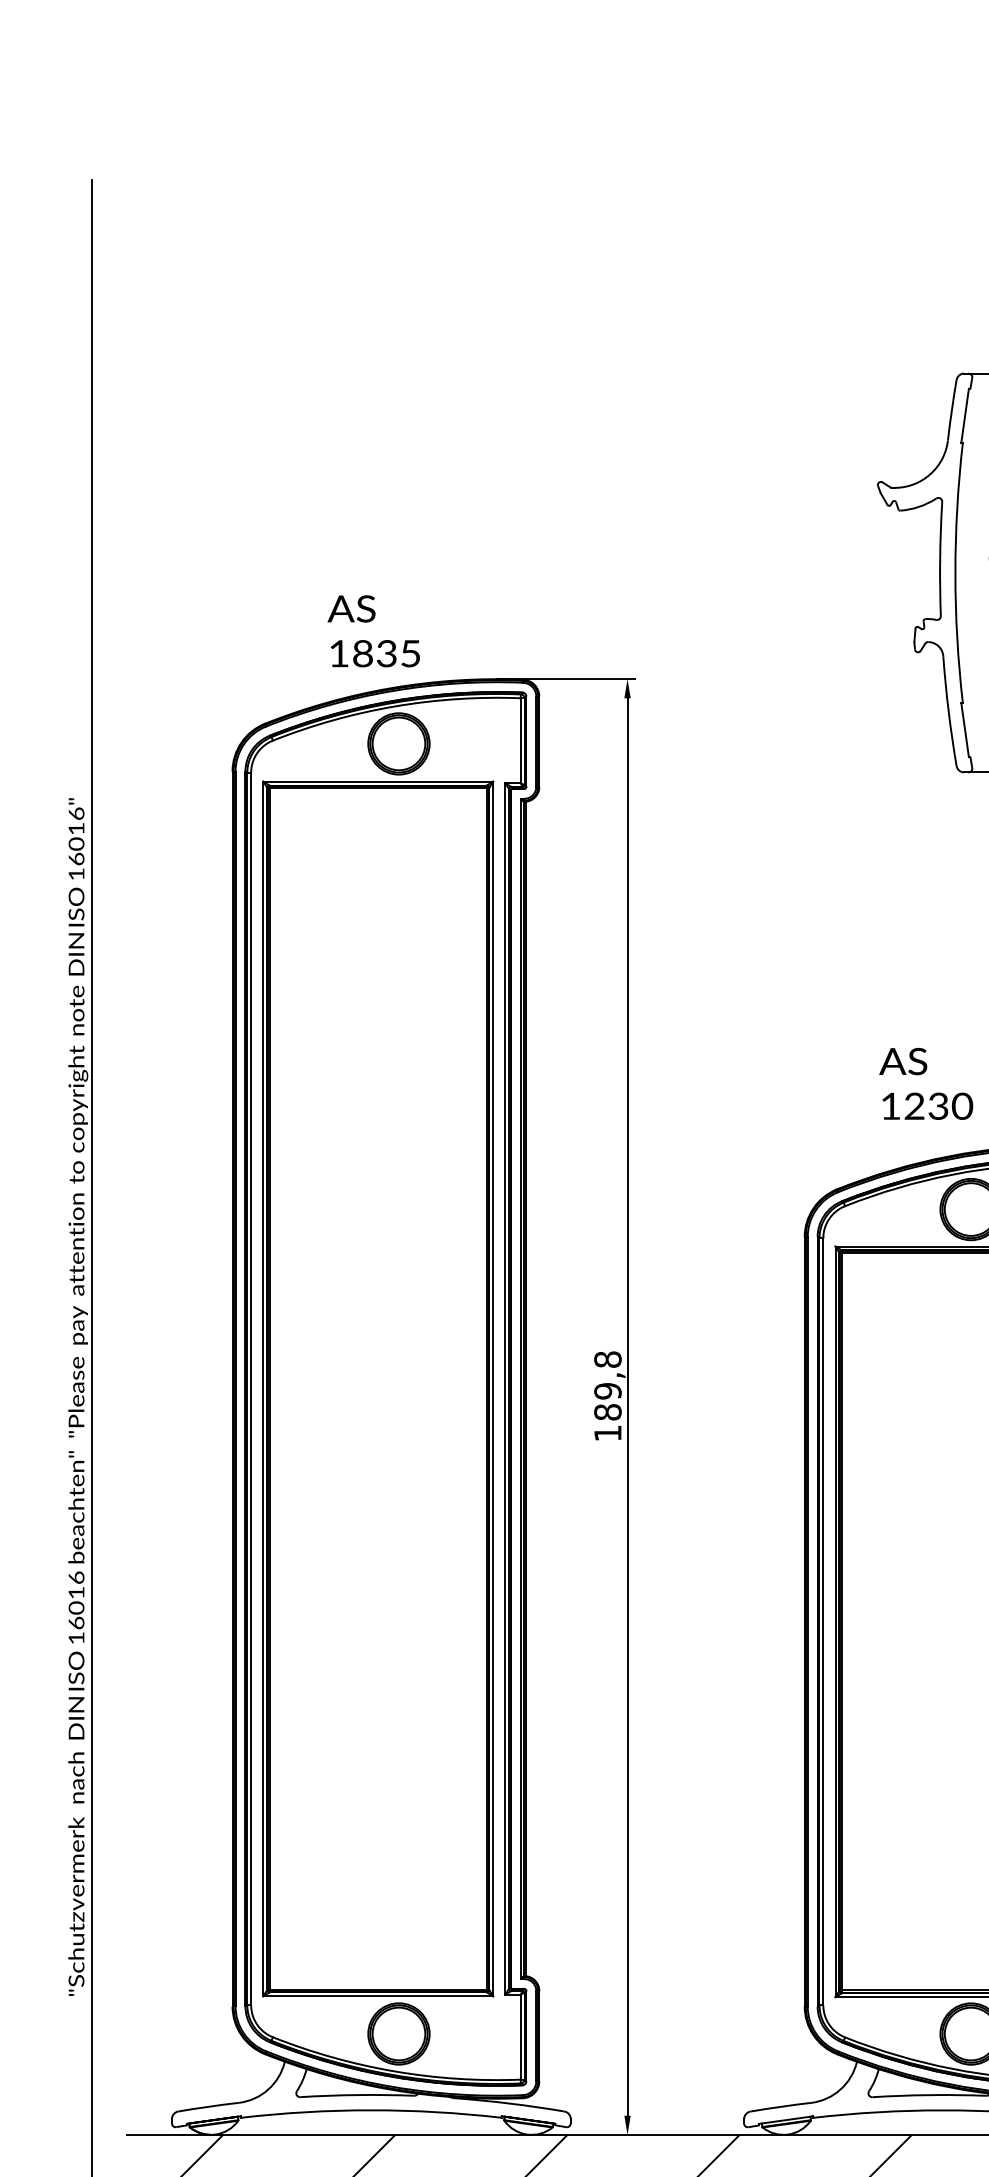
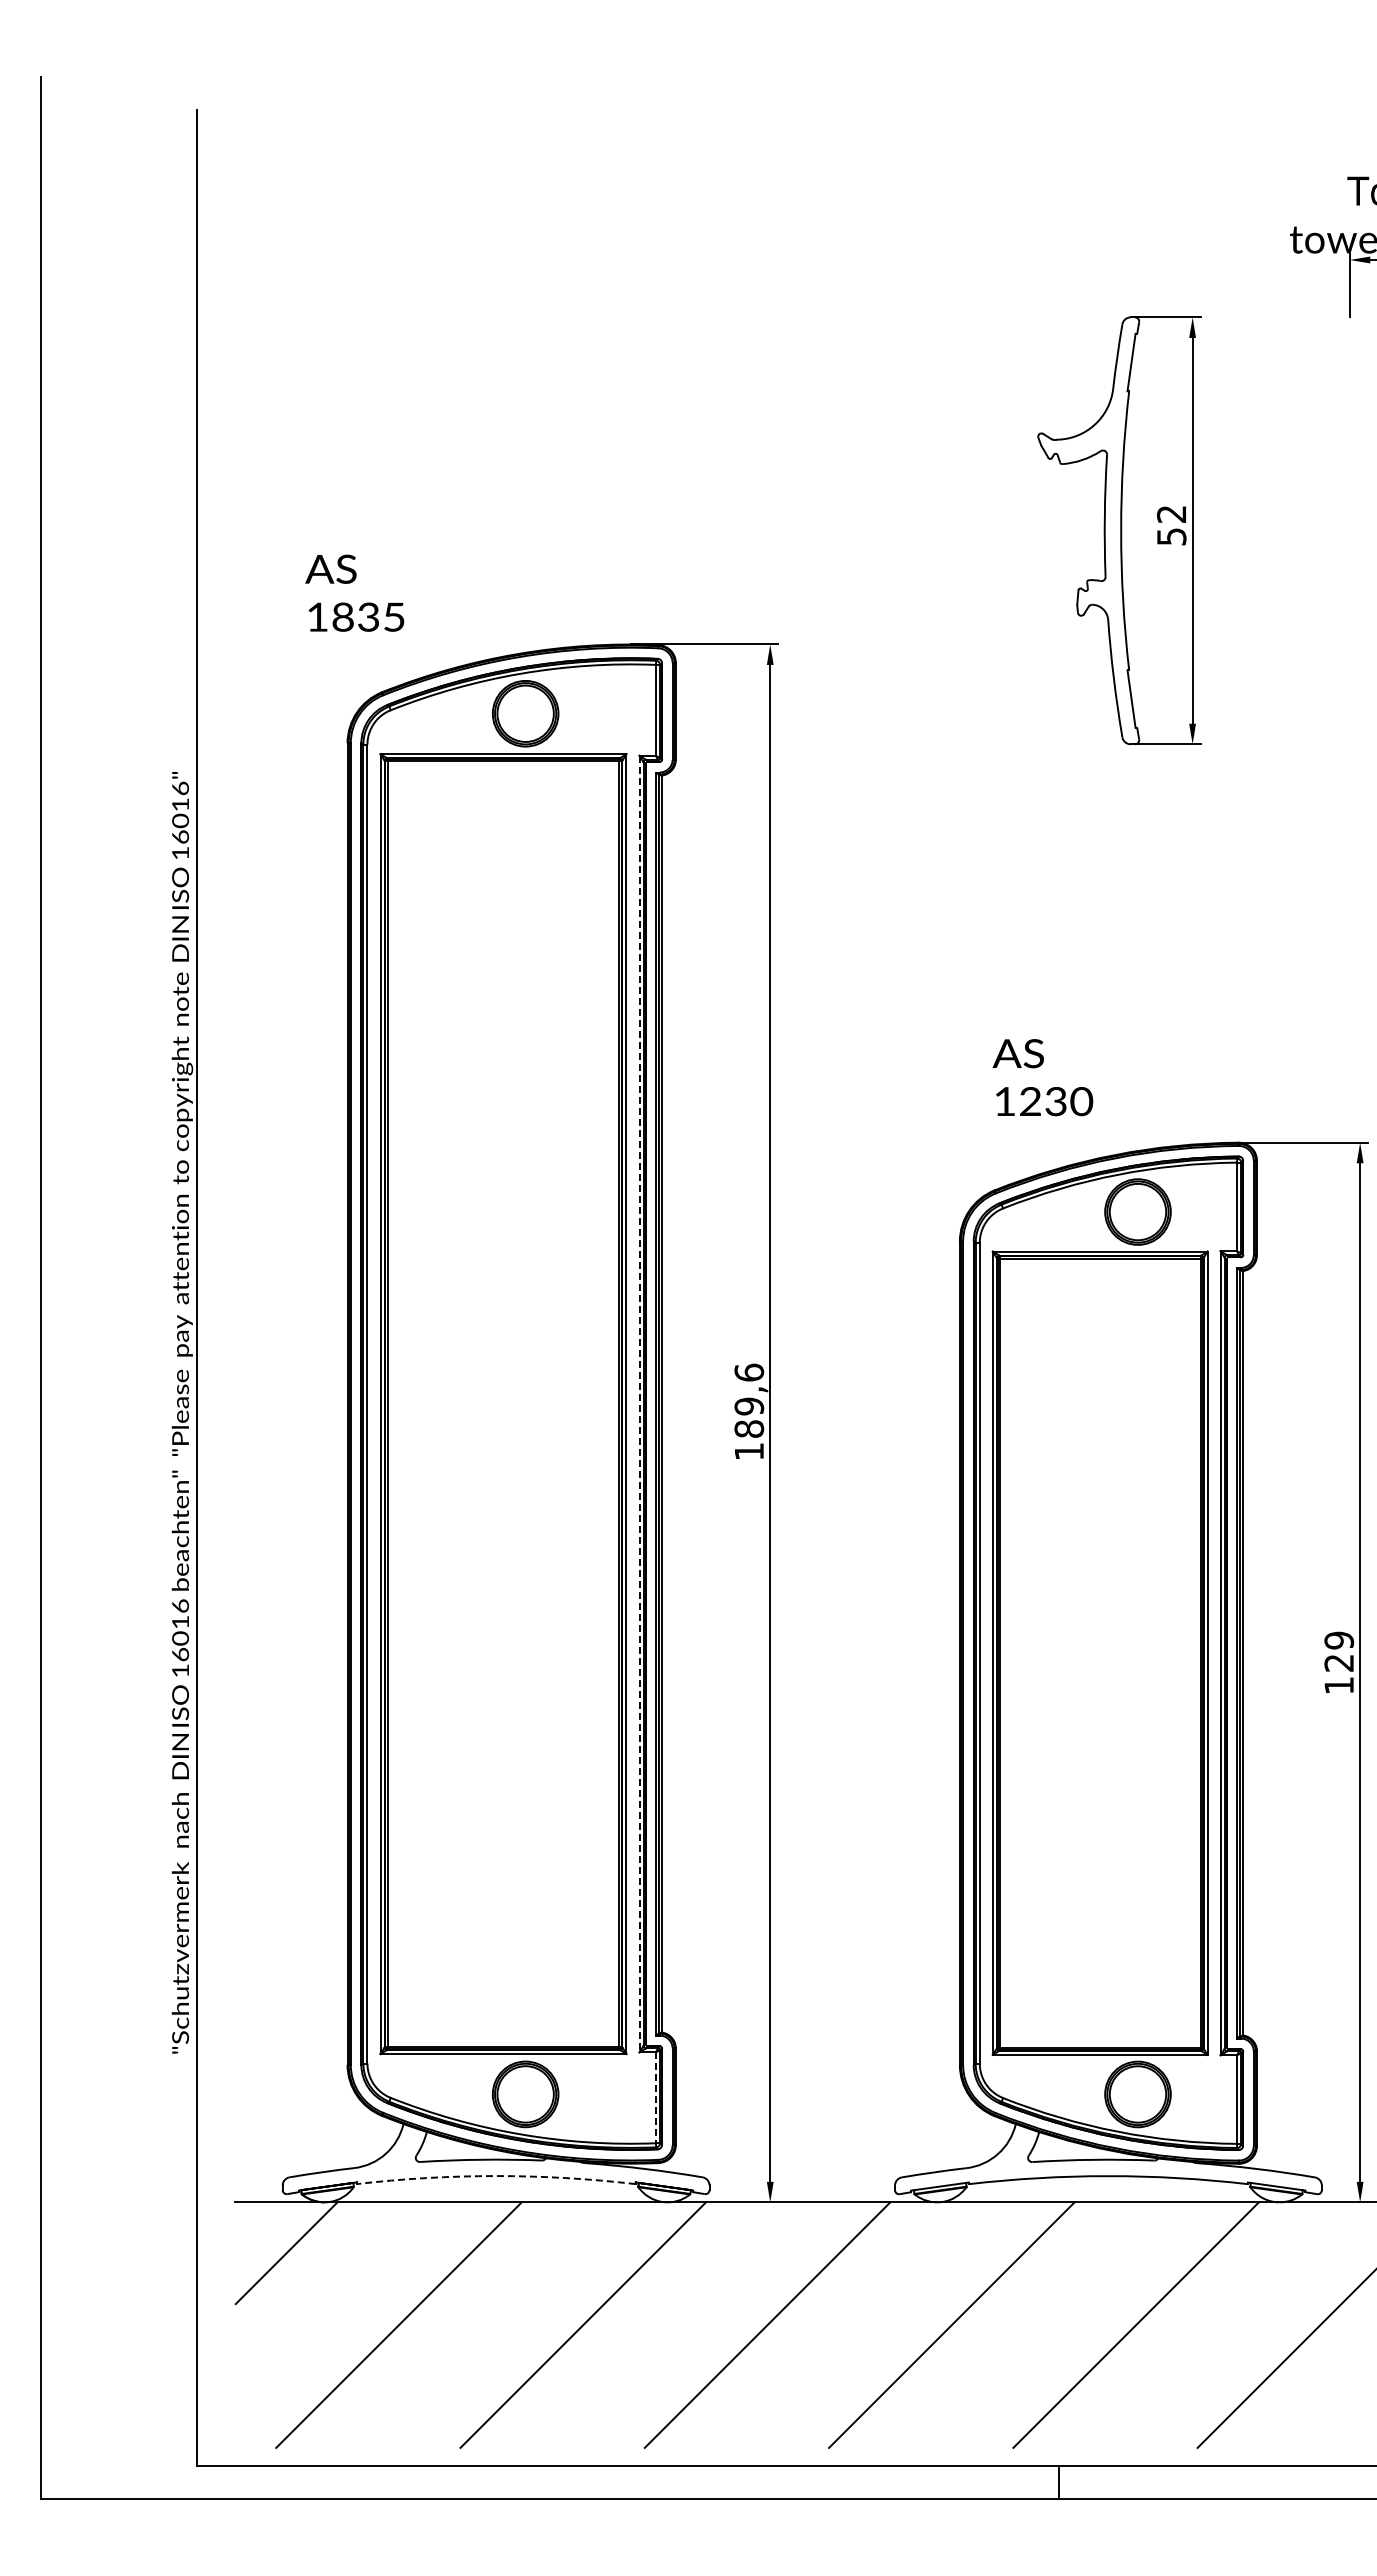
text: (373, 630) -> (354, 592), moved
text: (925, 1083) -> (1042, 1077), moved
text: (608, 1359) -> (749, 1372), 189,8 -> 189,6
line: (505, 1389) -> (639, 1404), solid -> dashed
line: (520, 2037) -> (655, 2098), solid -> dashed
arc: (371, 2110) -> (496, 2176), solid -> dashed

